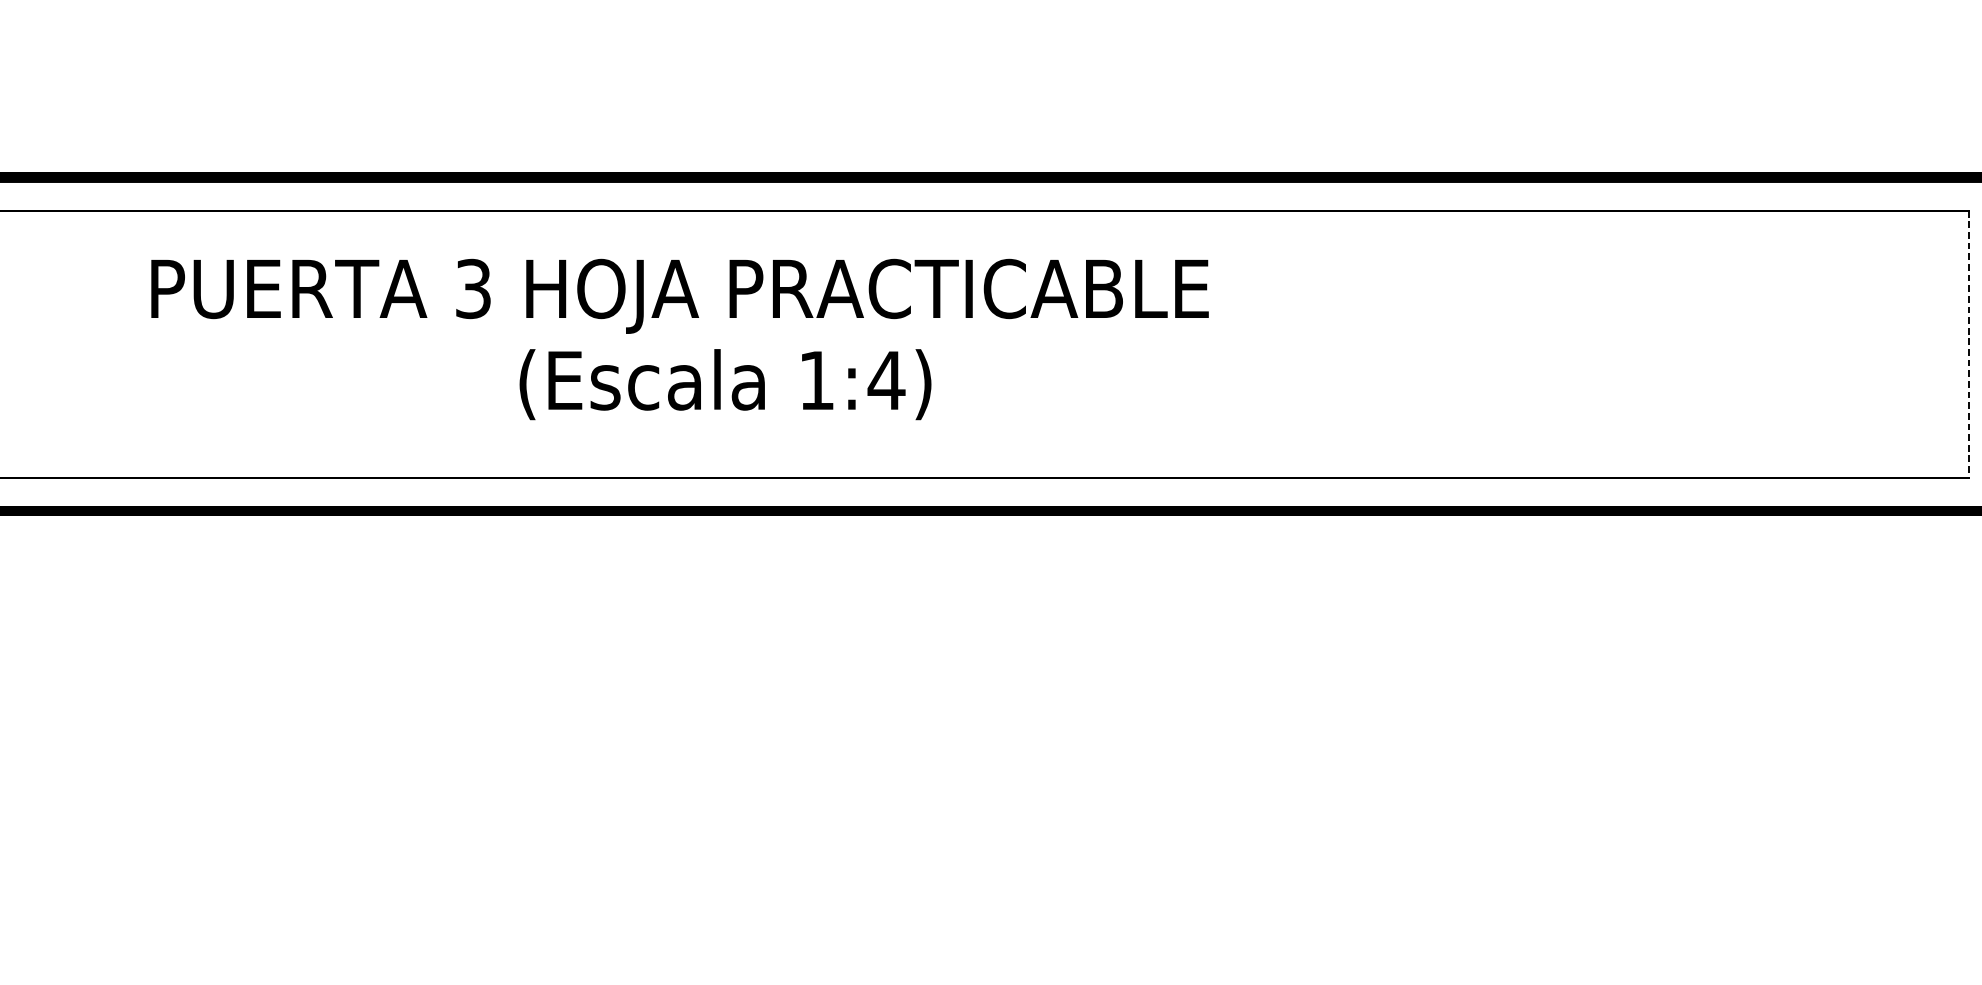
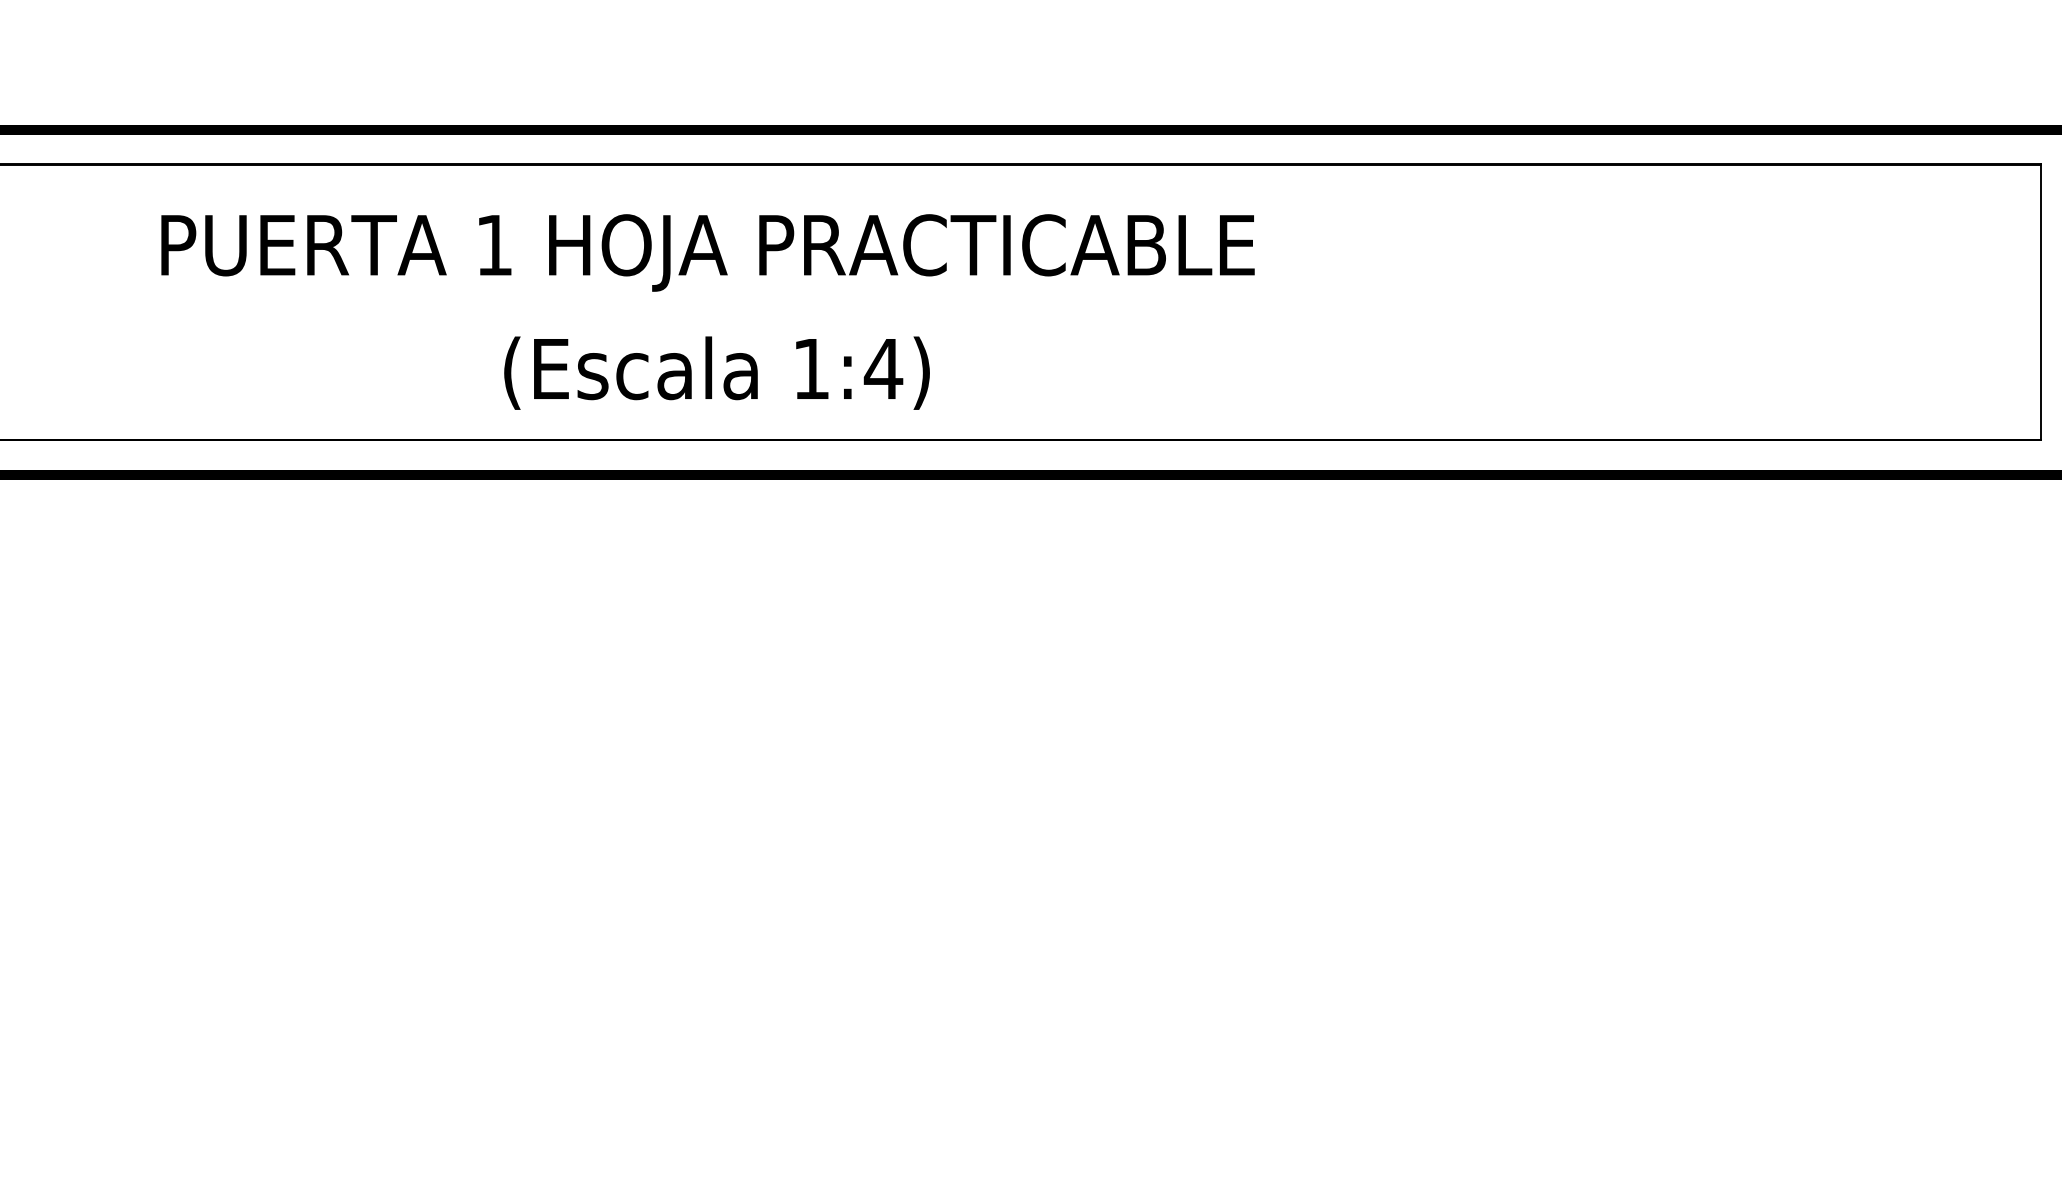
text: (473, 289) -> (494, 245), 3 -> 1
line: (1968, 344) -> (2040, 302), dashed -> solid
text: (724, 383) -> (716, 372), moved

